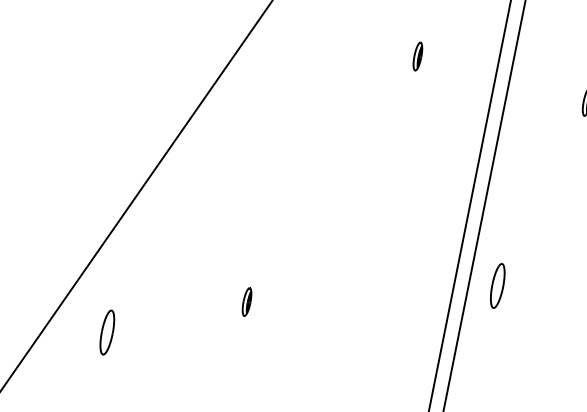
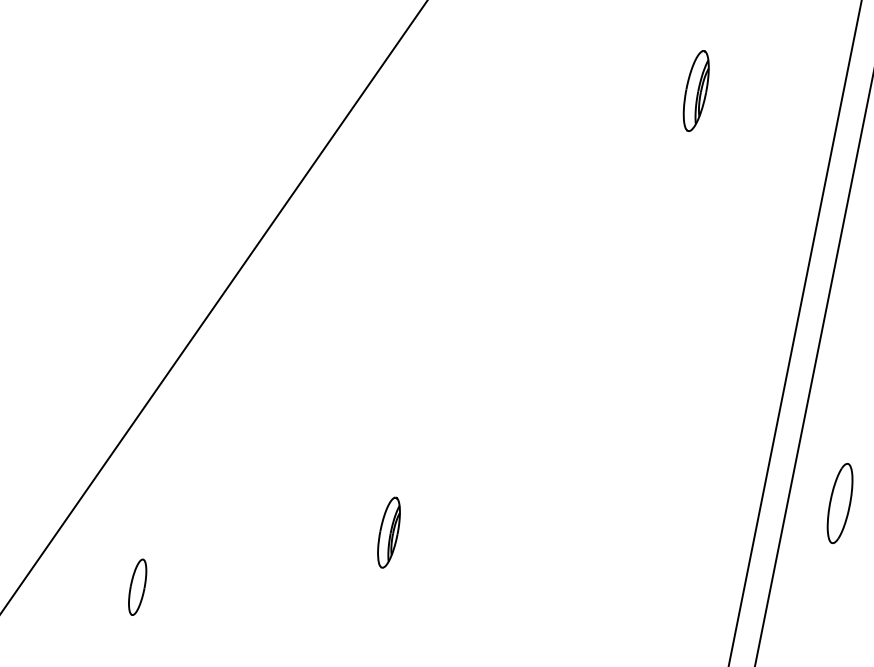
part: (417, 56) -> (695, 90), size x1.6
part: (246, 301) -> (387, 531), size x1.4
part: (107, 332) -> (137, 587), size x0.7

